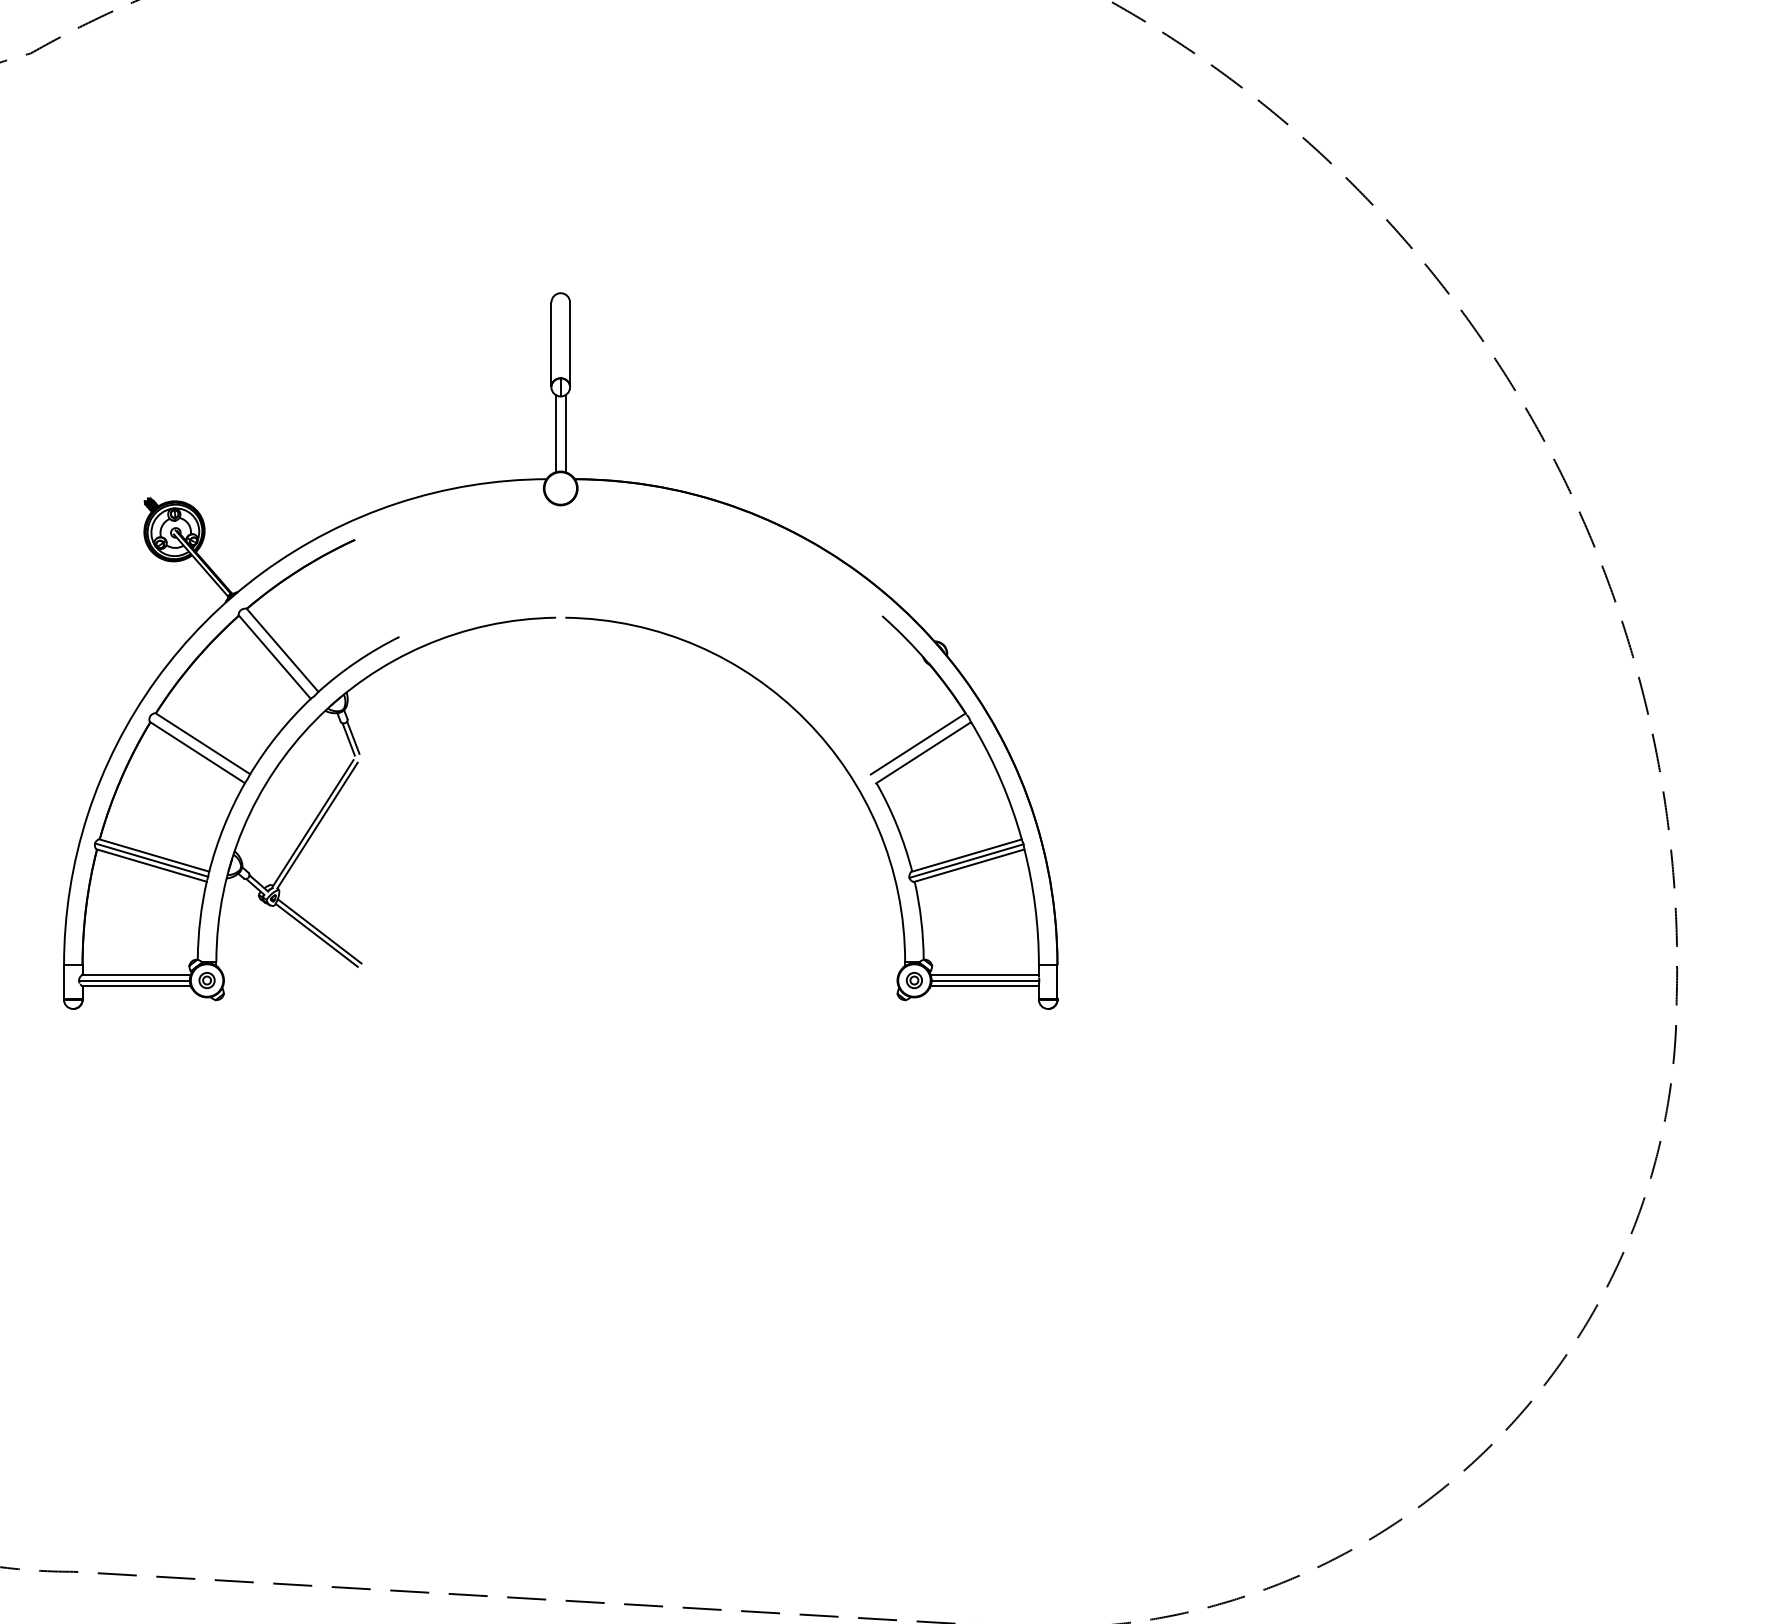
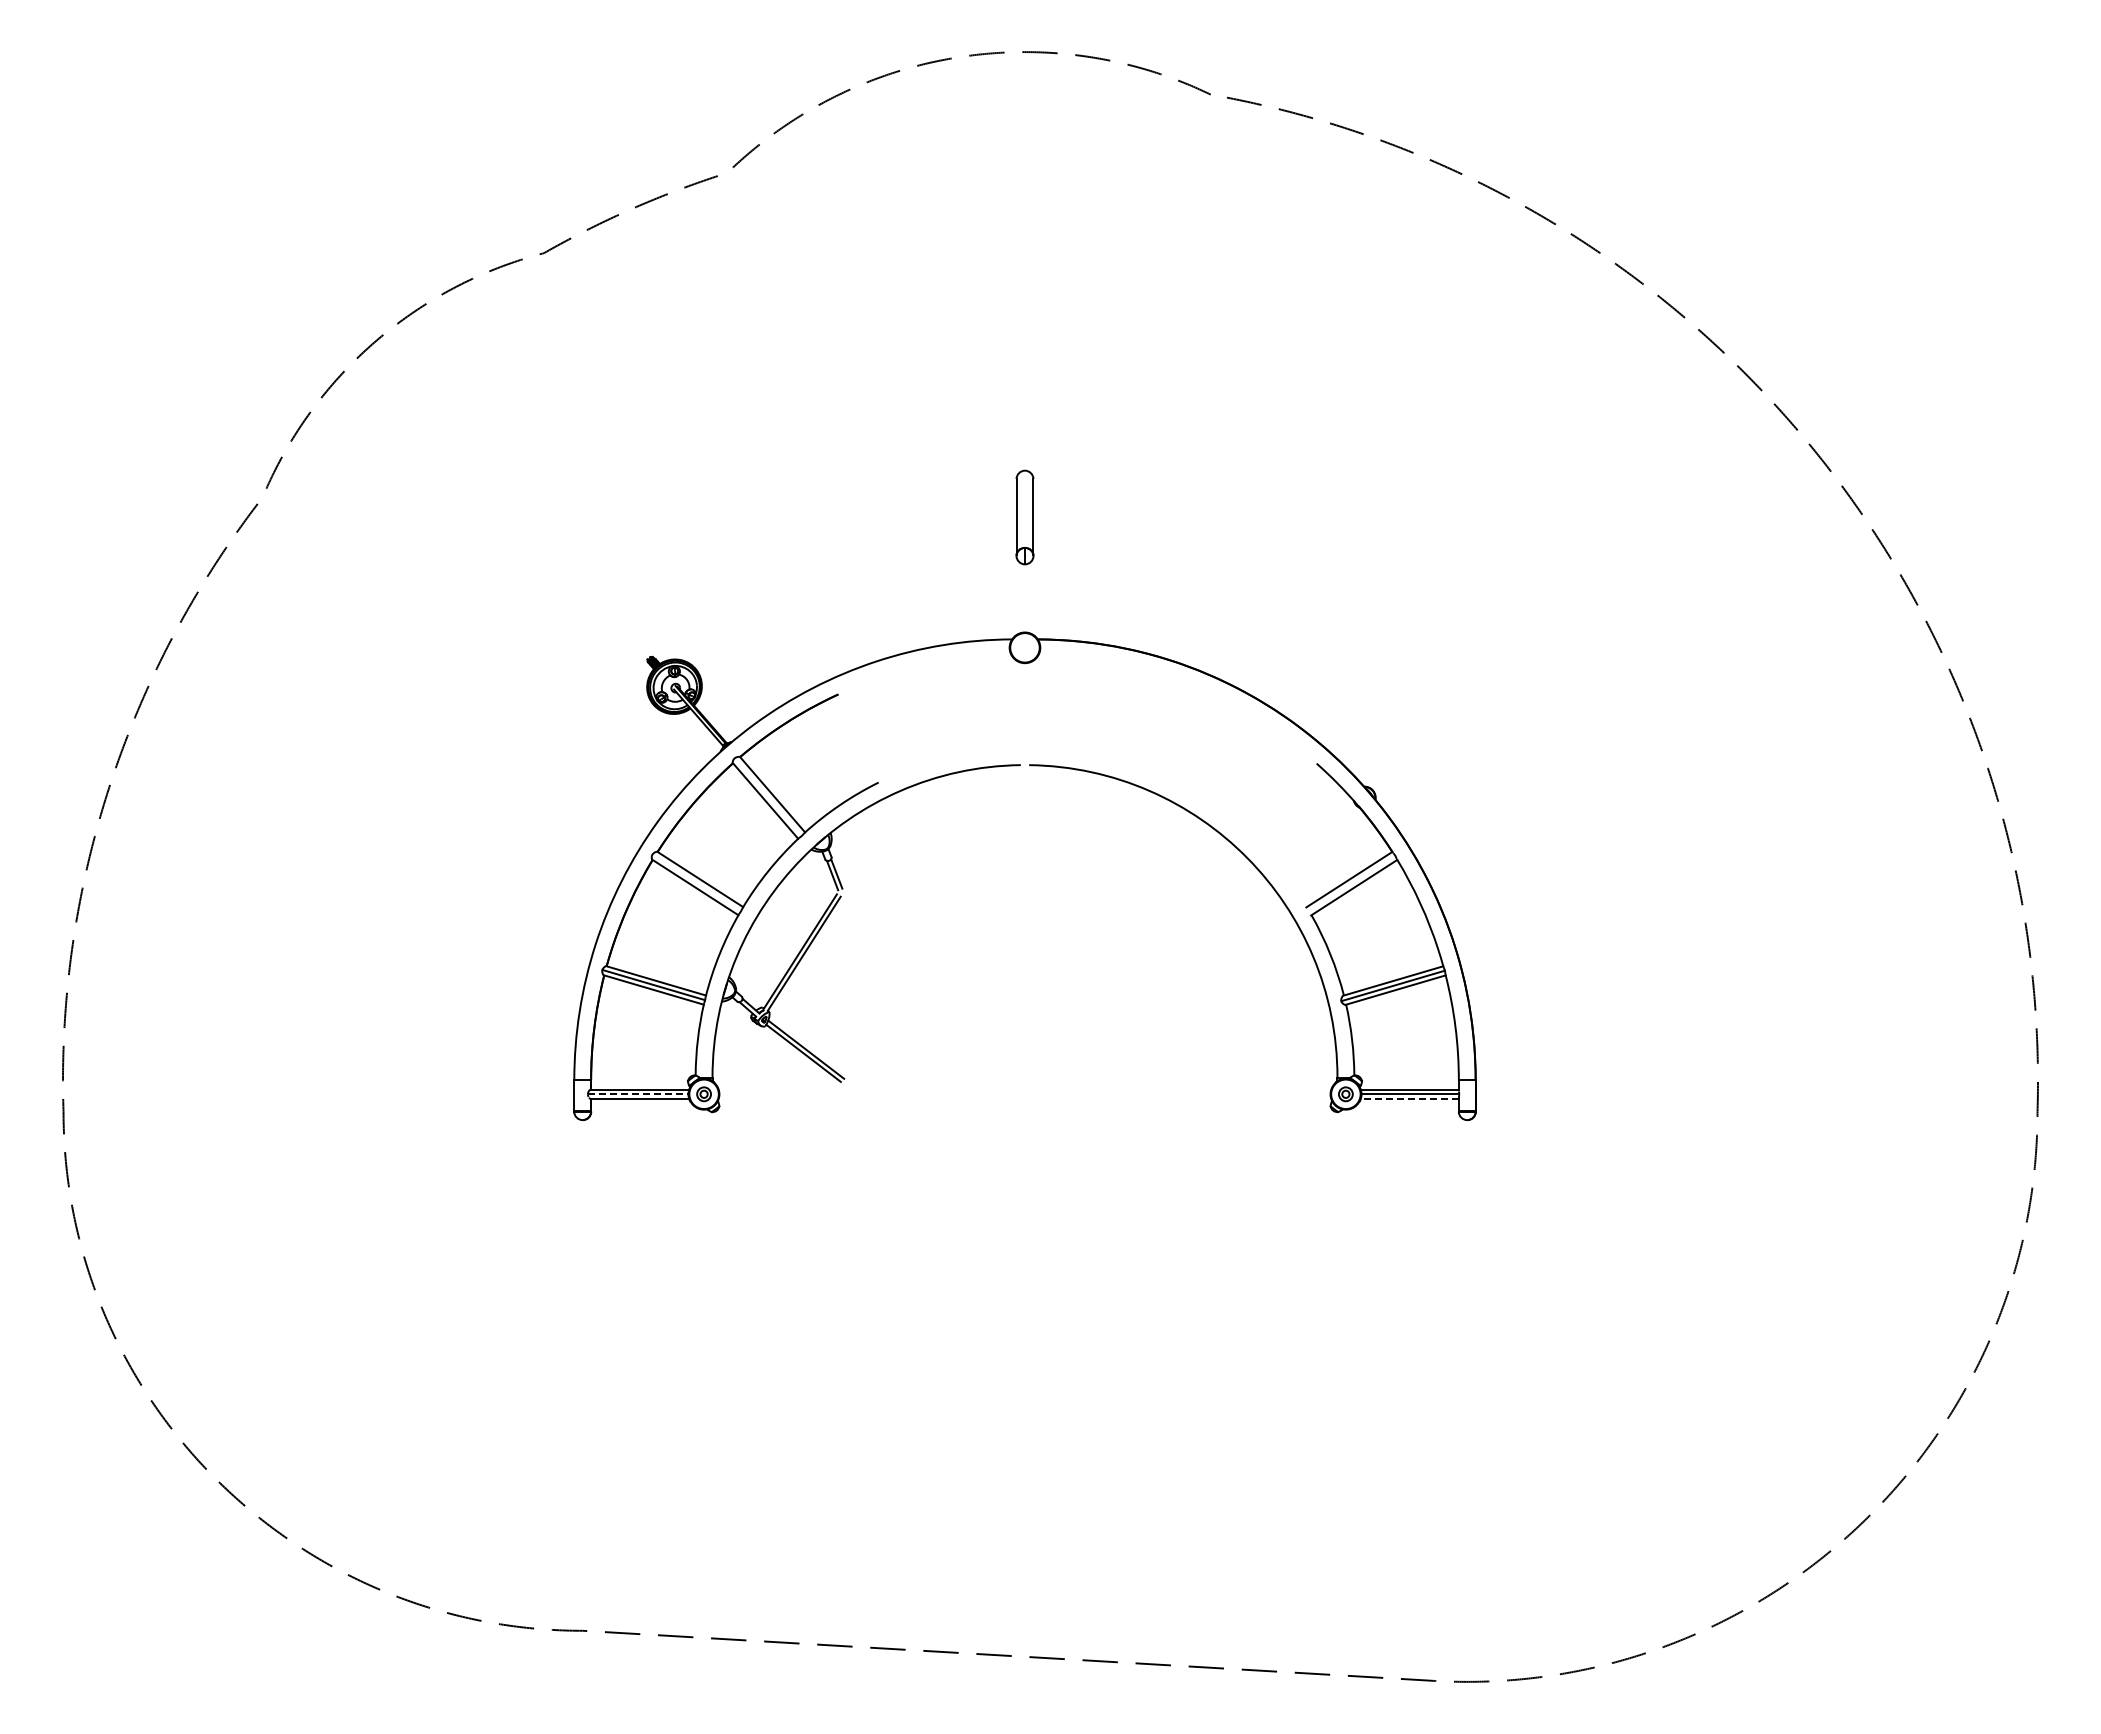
line: (555, 432) -> (1020, 597), removed
line: (565, 432) -> (1029, 597), removed
line: (134, 980) -> (638, 1094), solid -> dashed
line: (984, 986) -> (1409, 1099), solid -> dashed

